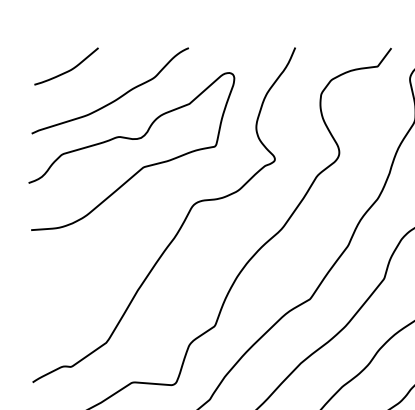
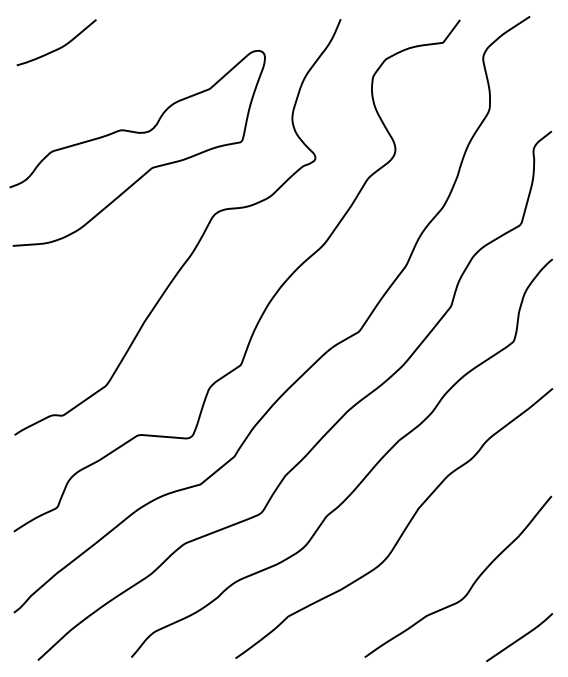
curve: (115, 99) -> (117, 83), removed

